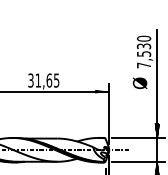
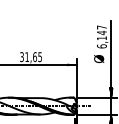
text: (143, 51) -> (101, 36), 7,530 -> 6,147

